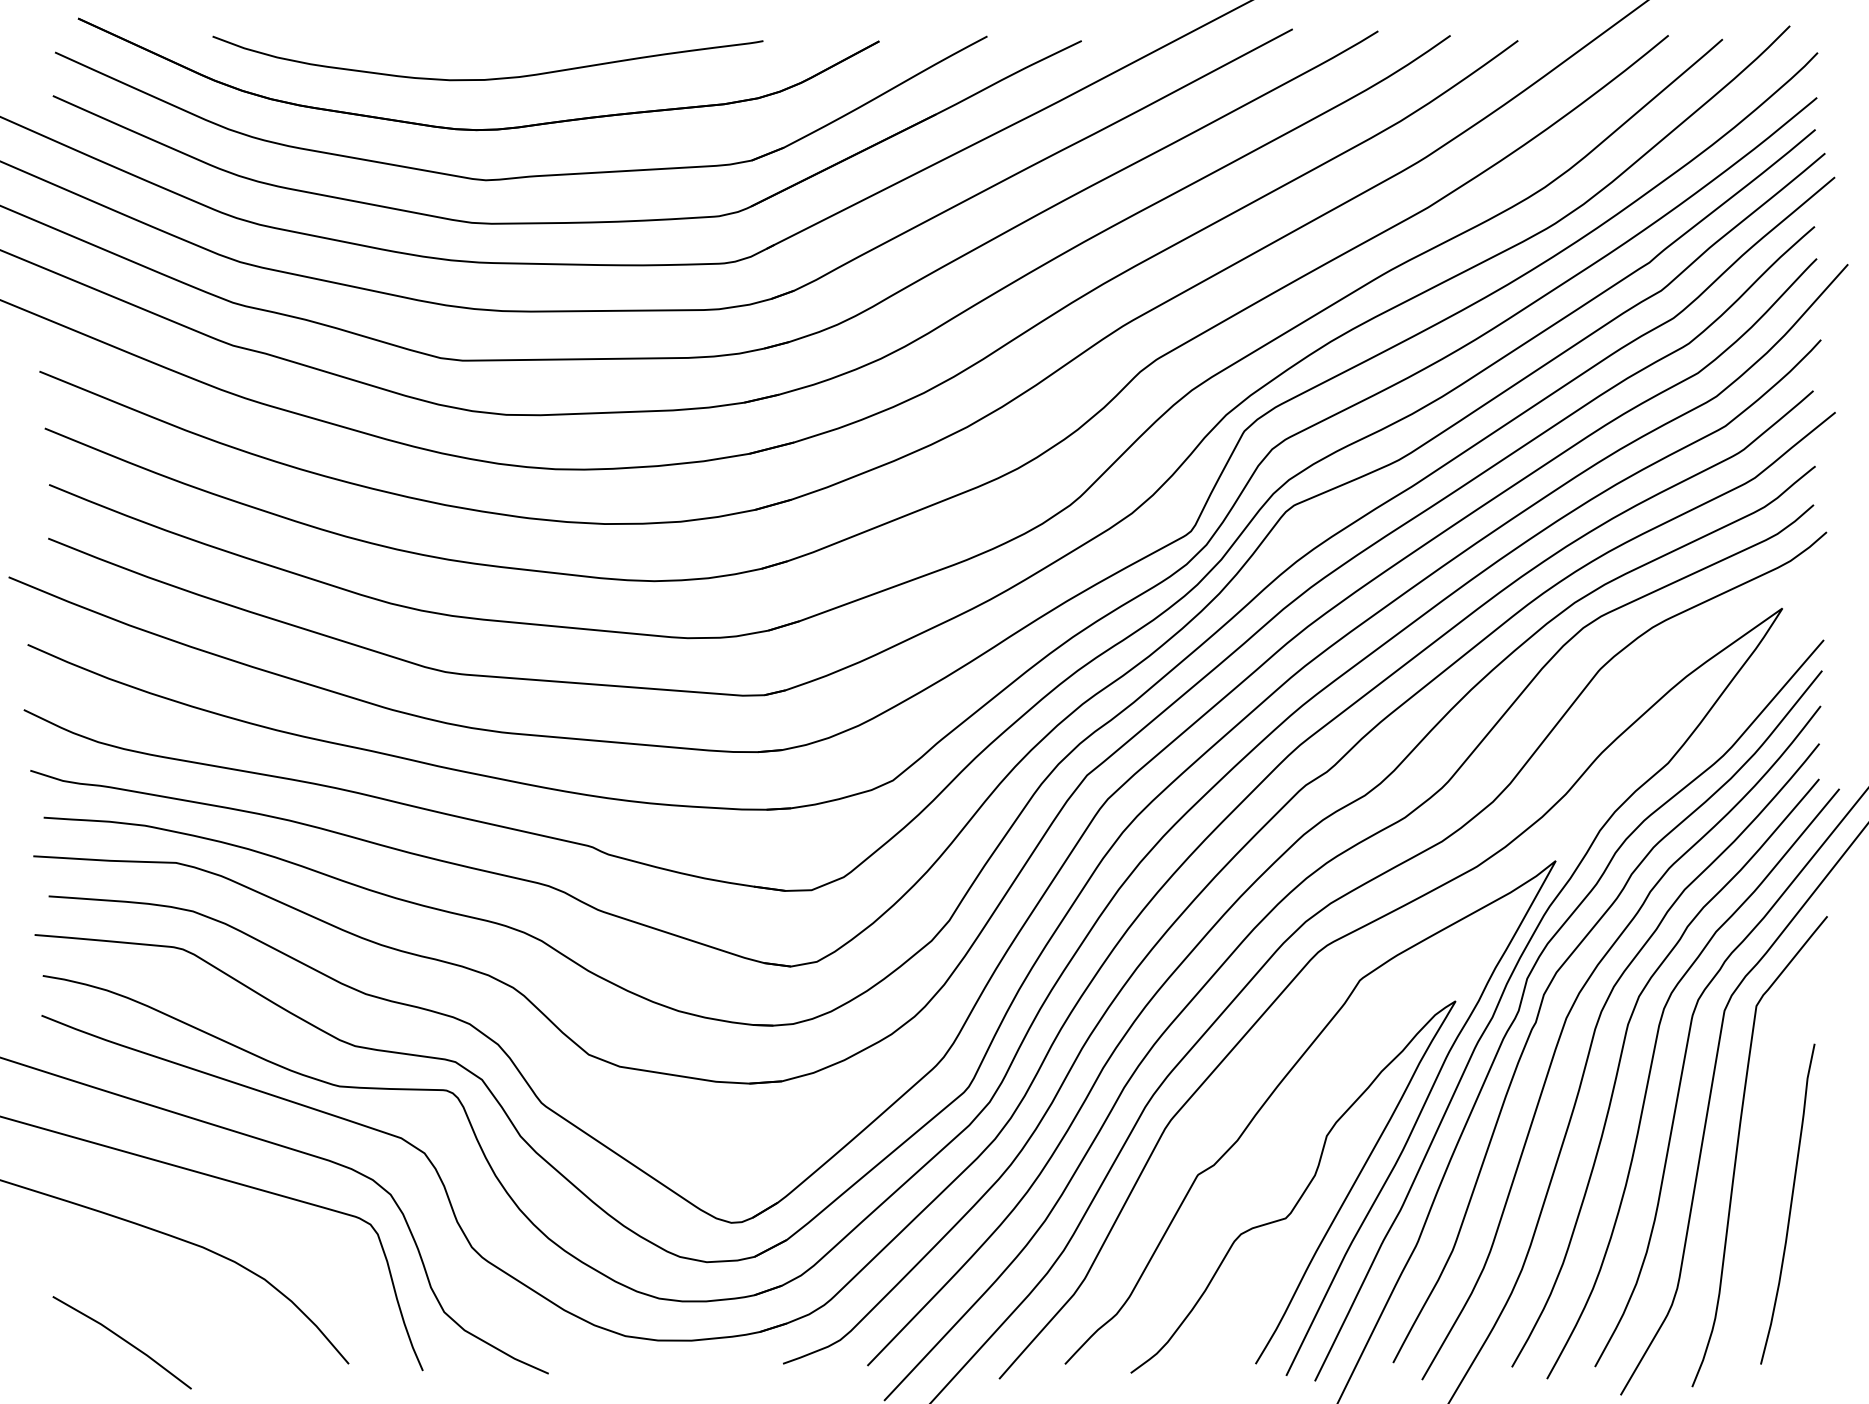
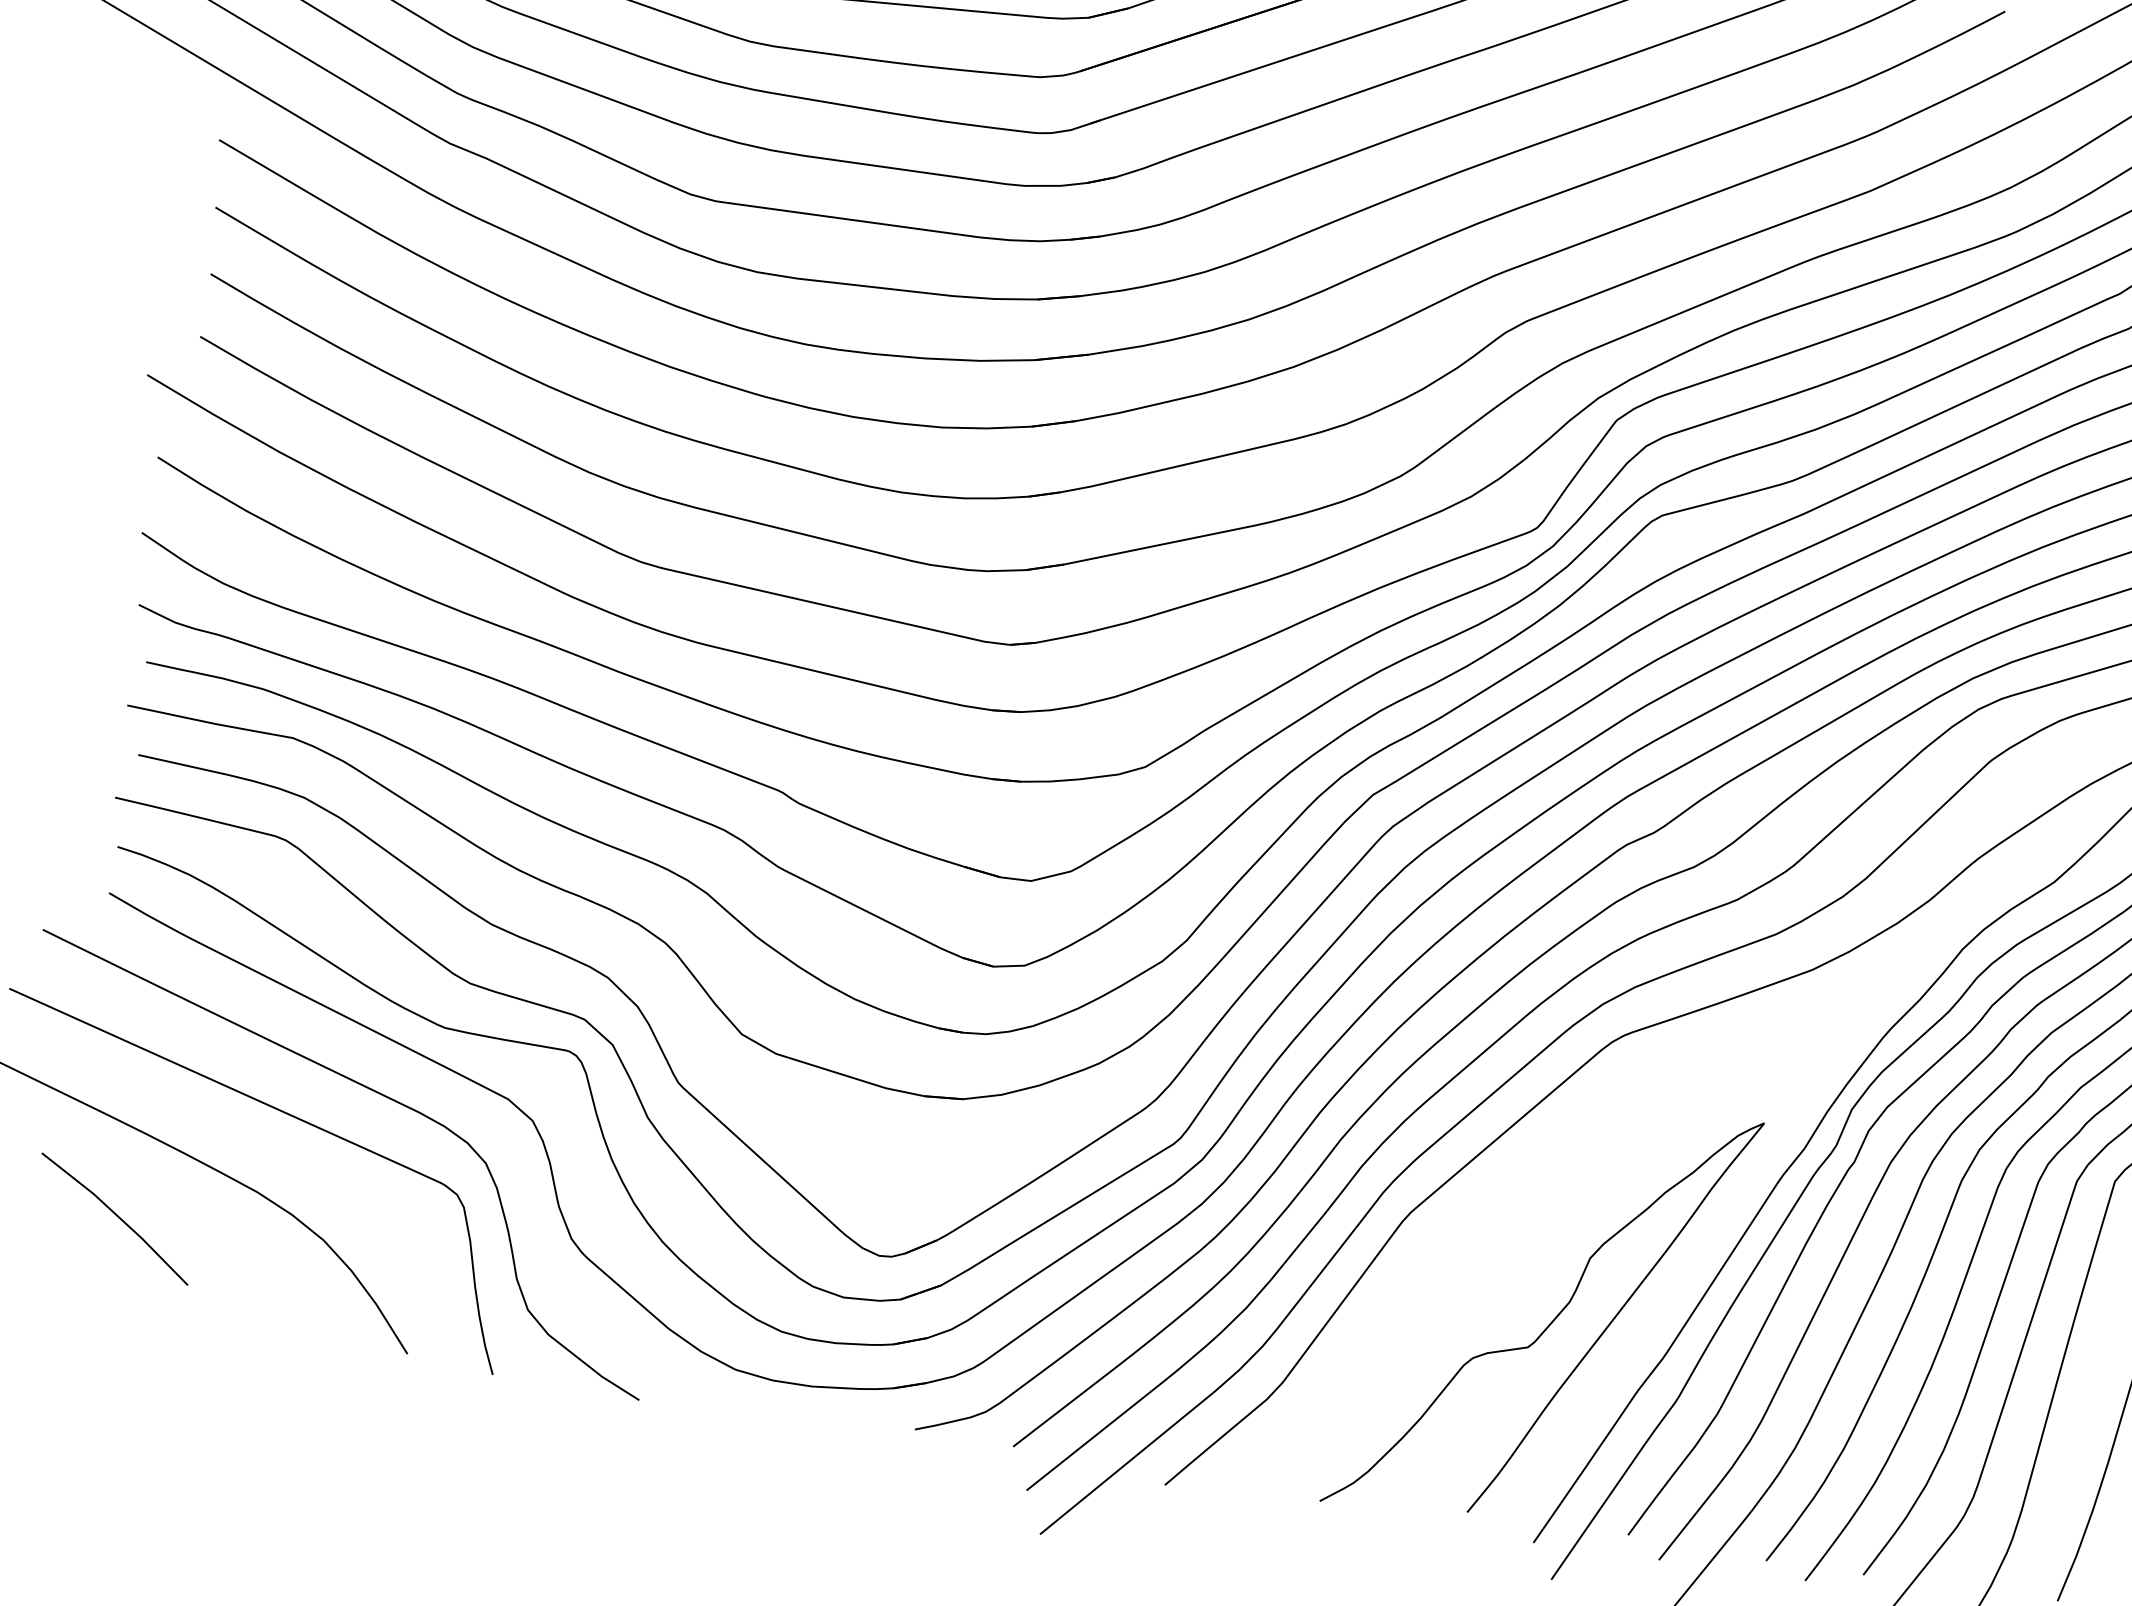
curve: (1274, 1092) -> (1536, 1198), removed
line: (123, 1340) -> (116, 1216), moved

